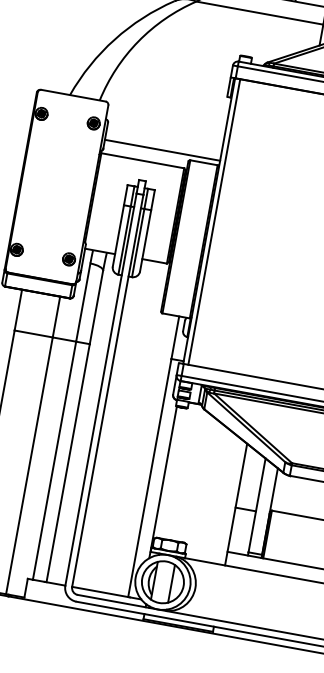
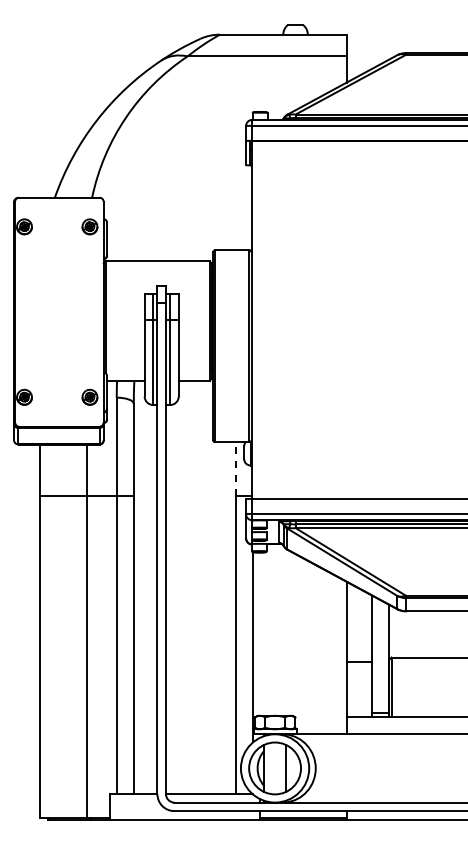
line: (162, 150) -> (179, 244), removed
line: (214, 221) -> (257, 319), removed
line: (175, 337) -> (236, 468), solid -> dashed

